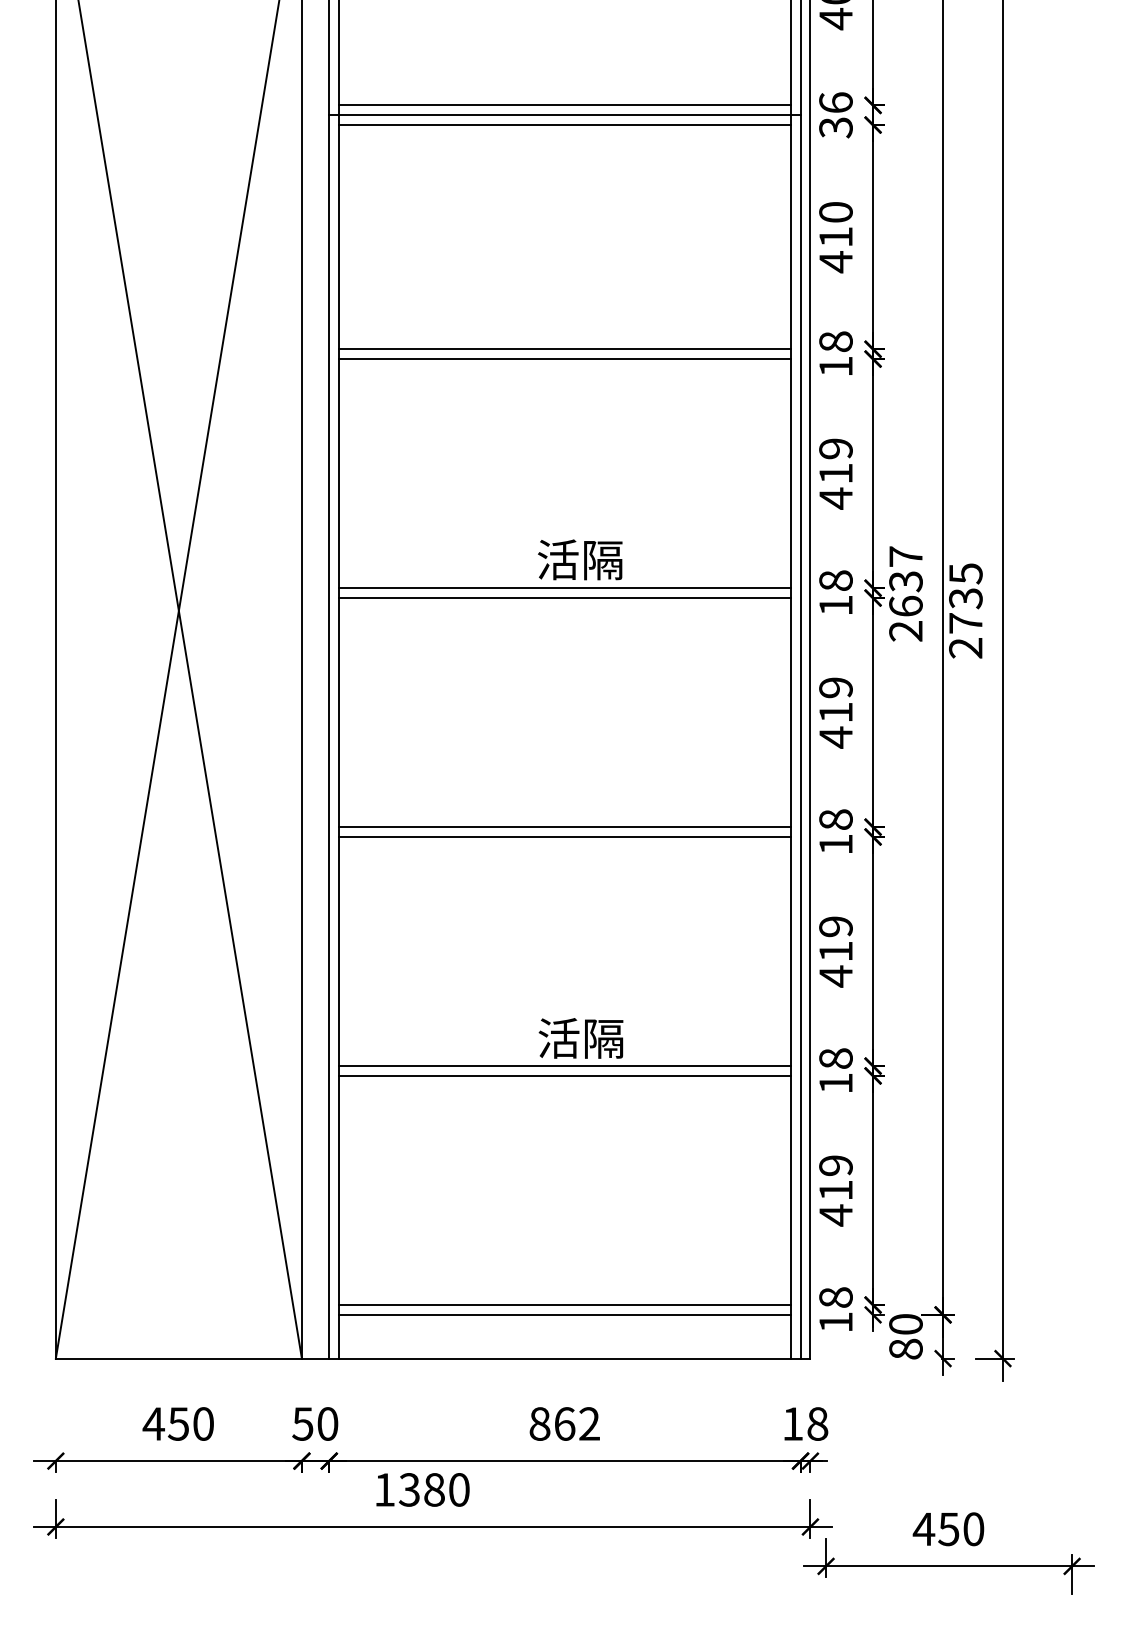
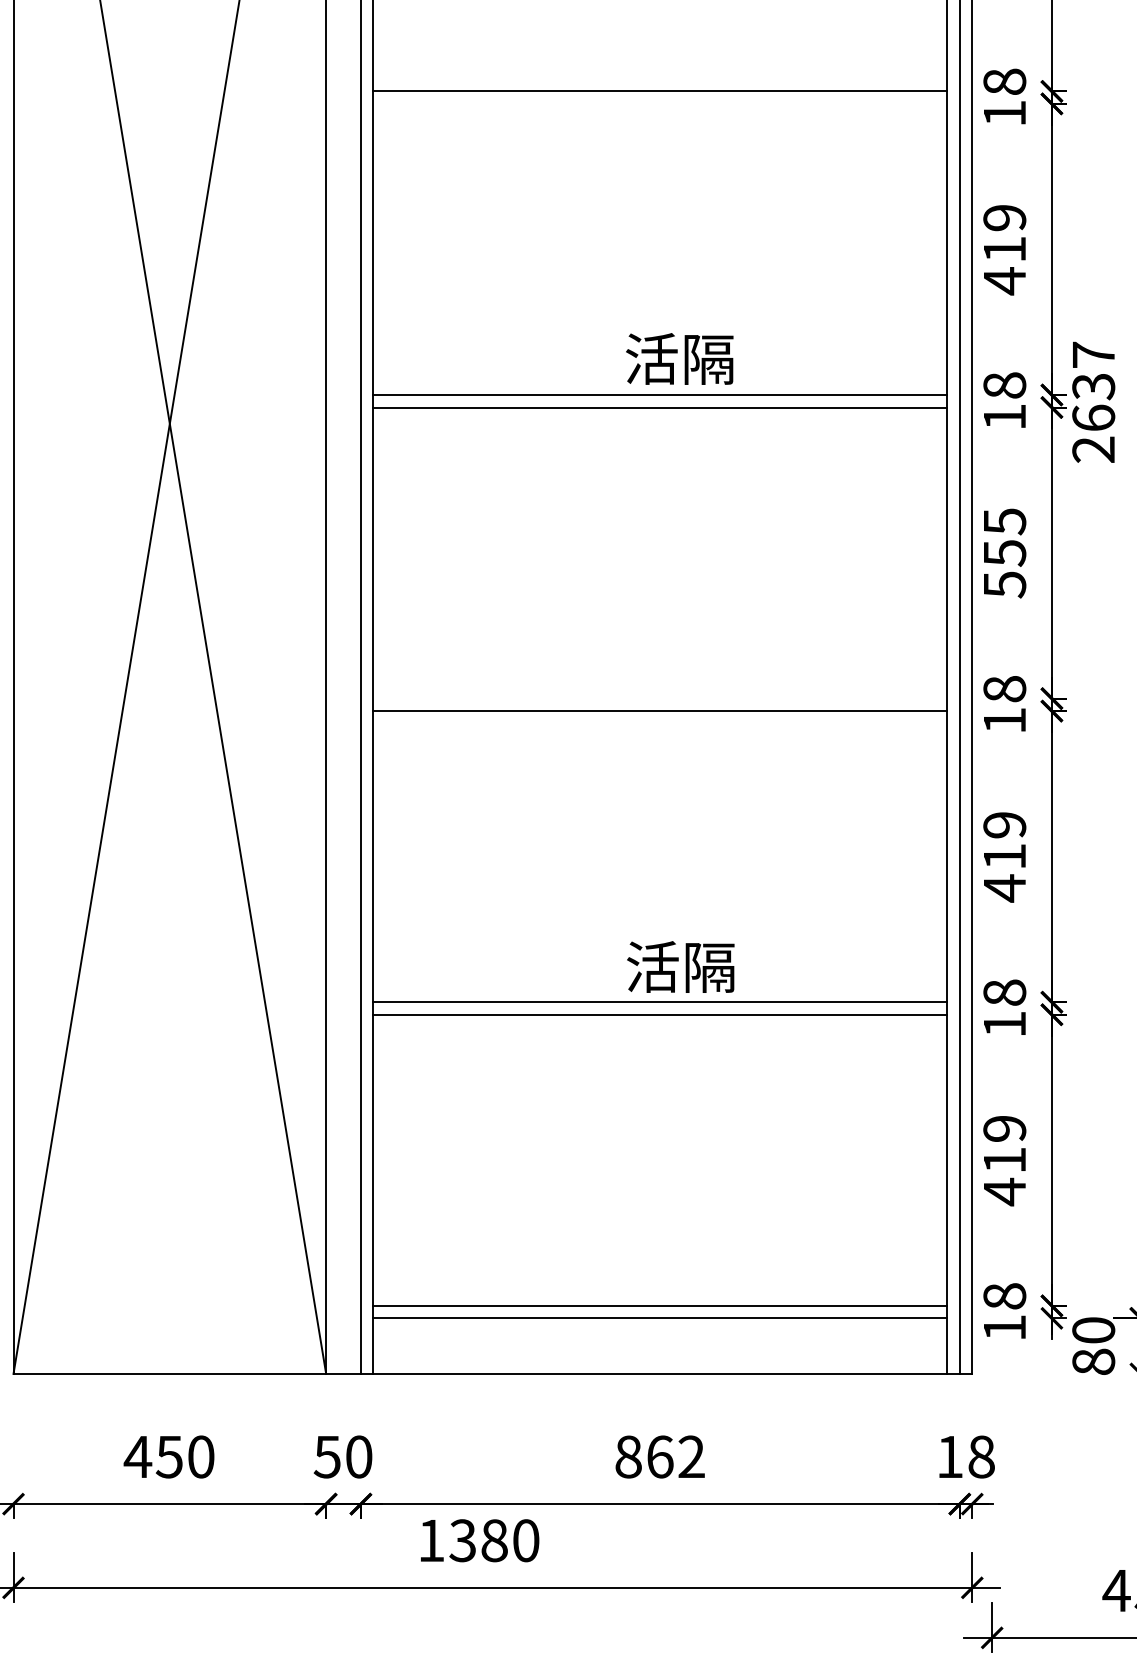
line: (564, 359) -> (659, 104), removed
text: (835, 712) -> (1004, 552), 419 -> 555
line: (564, 827) -> (659, 699), removed

